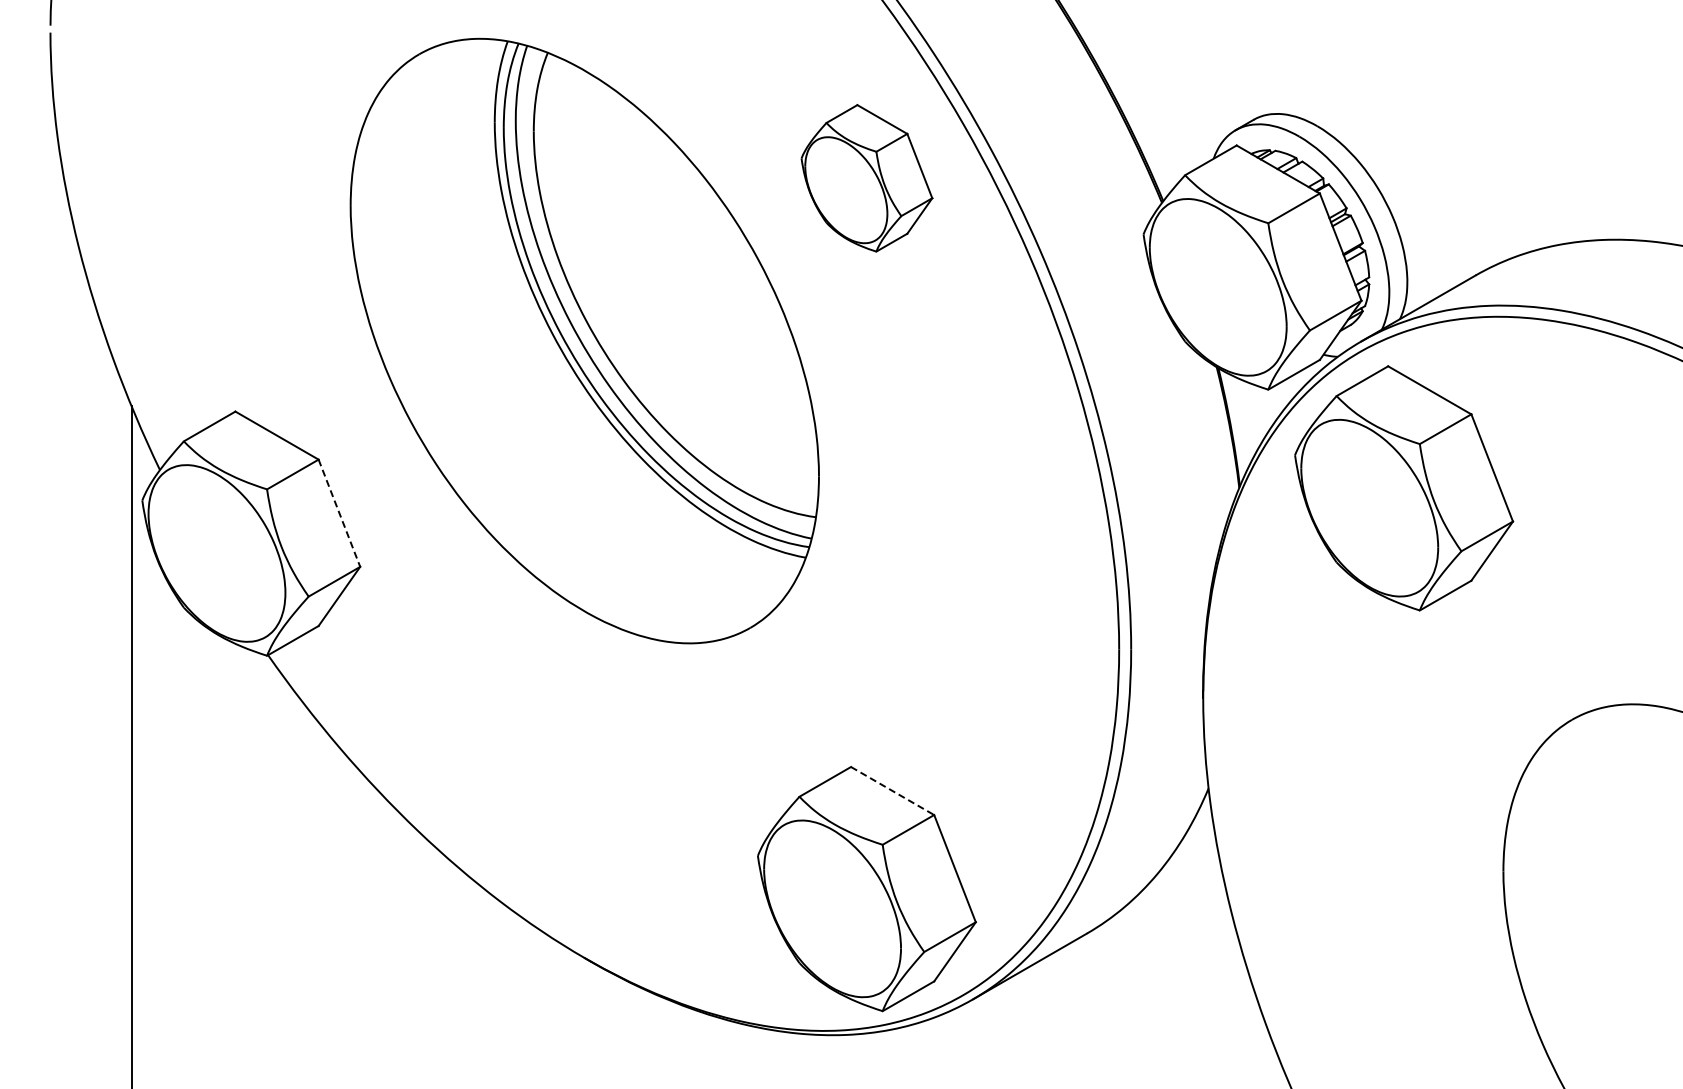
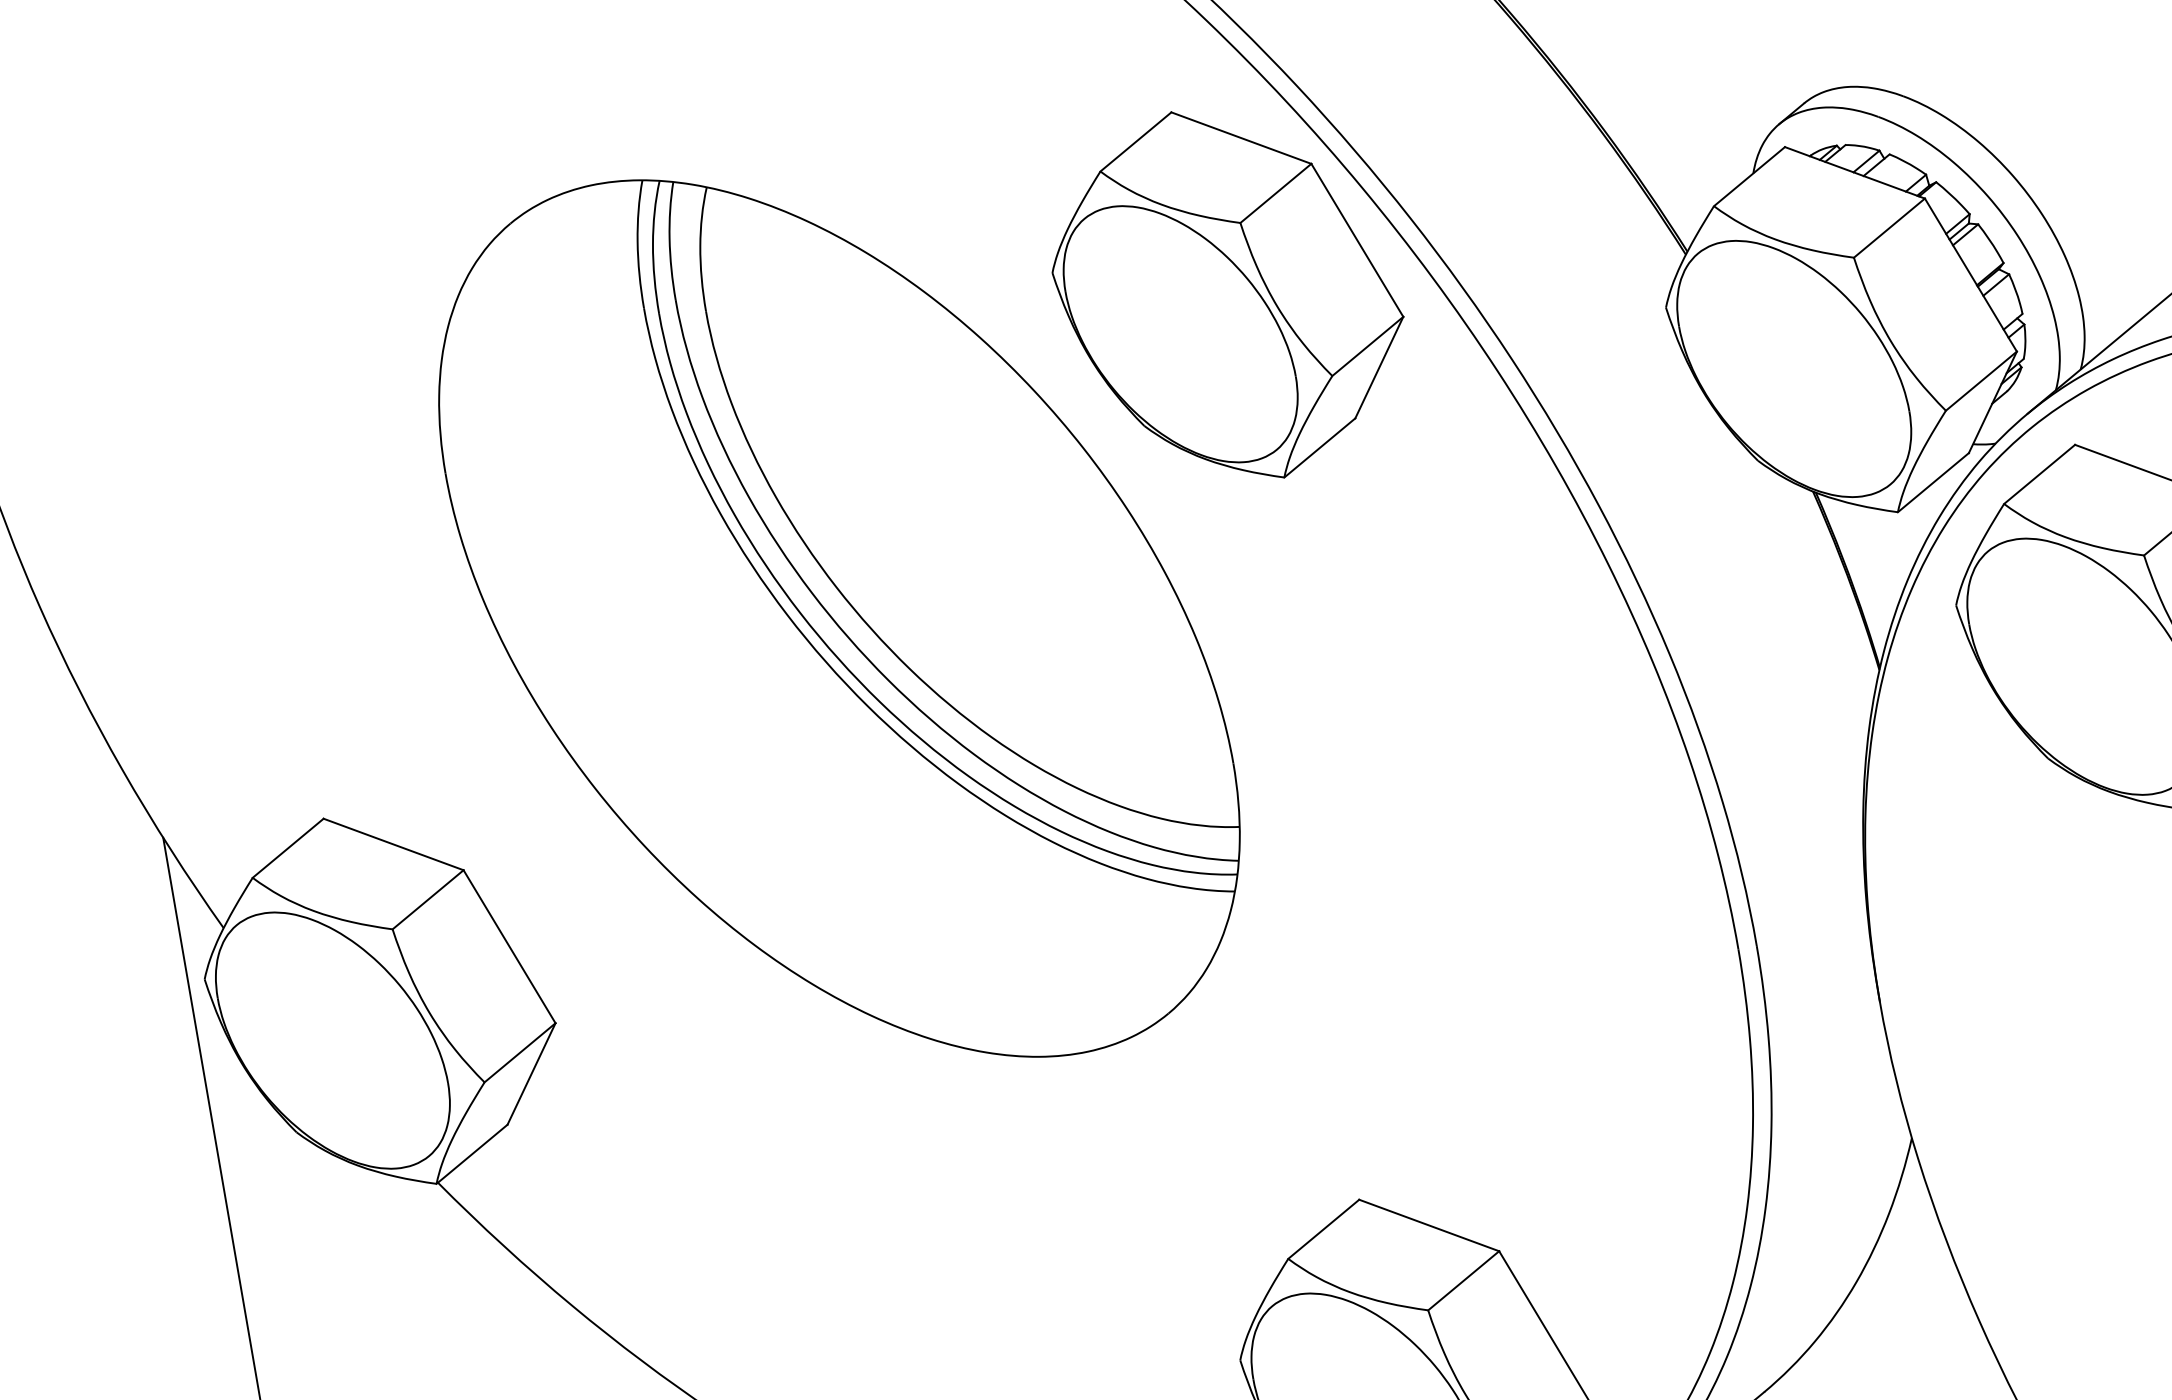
part: (866, 178) -> (1227, 295), size x1.67
line: (339, 513) -> (509, 947), dashed -> solid
line: (893, 791) -> (1430, 1225), dashed -> solid

